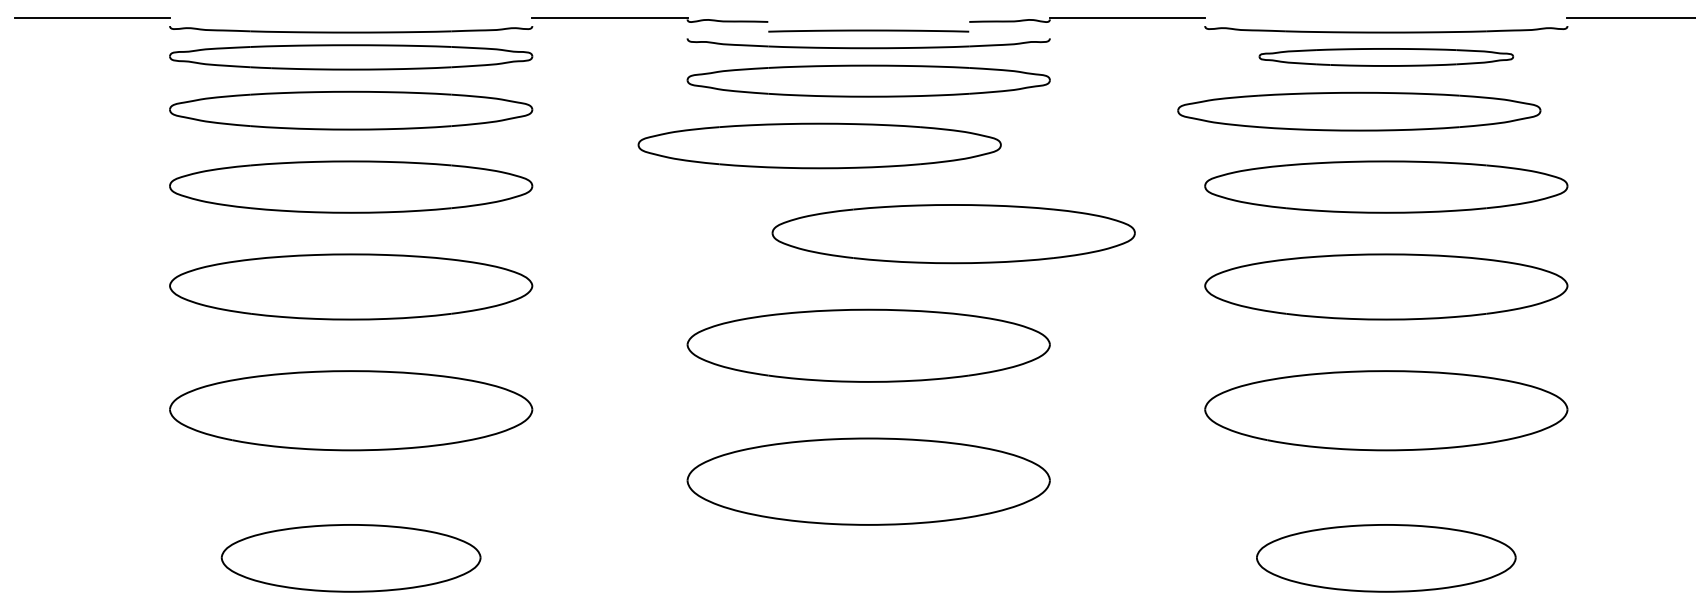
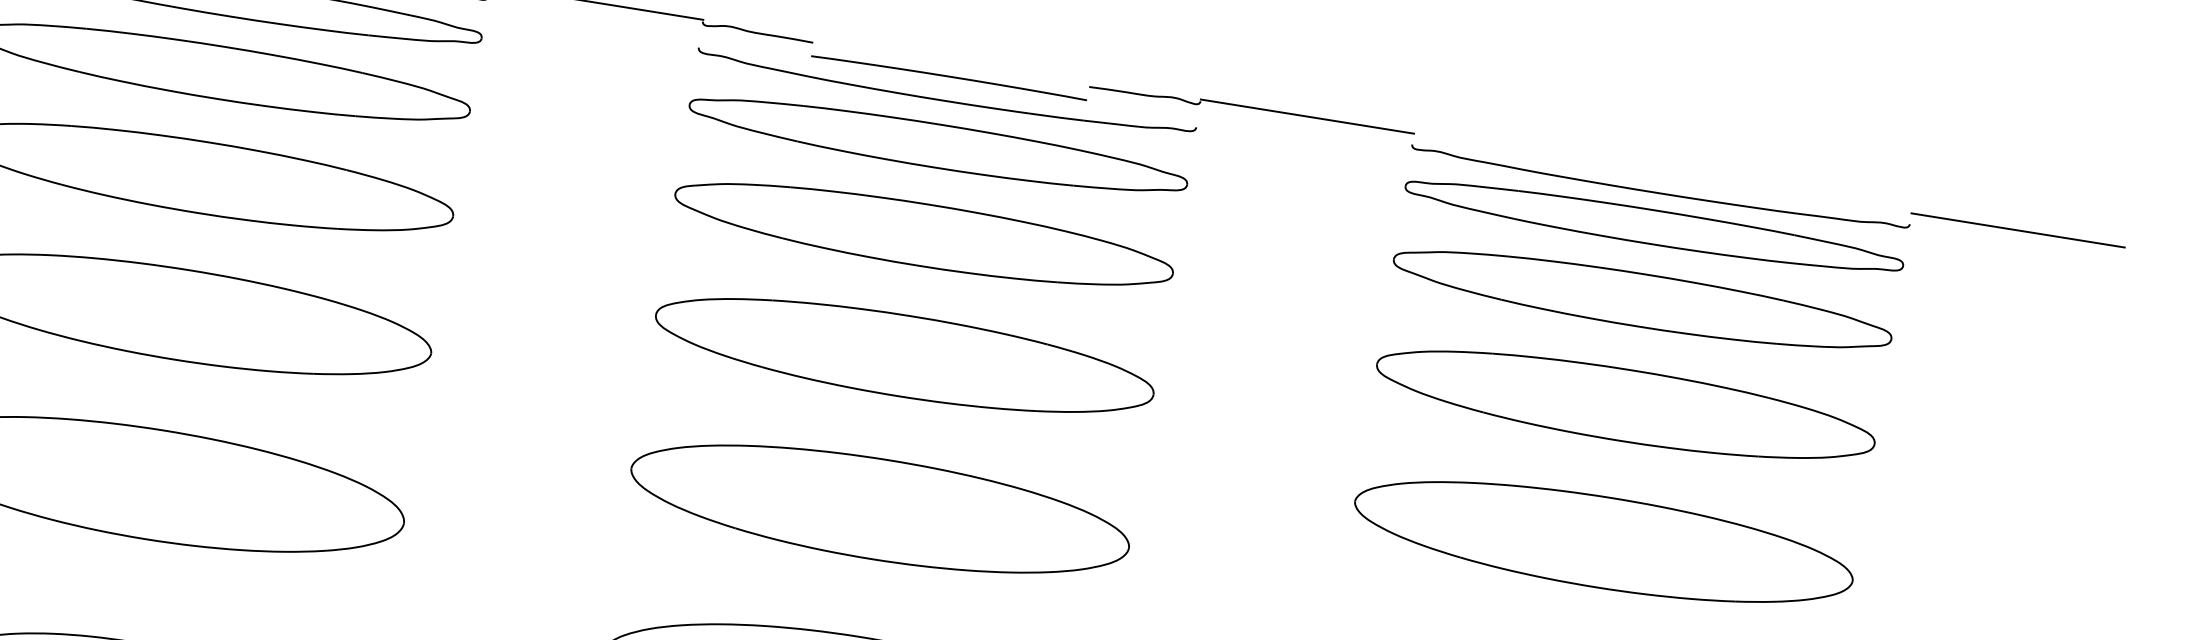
part: (1386, 57) -> (1654, 227), size x1.43
part: (1359, 111) -> (1642, 300), moved
part: (819, 145) -> (923, 234), moved
part: (953, 234) -> (904, 356), moved

